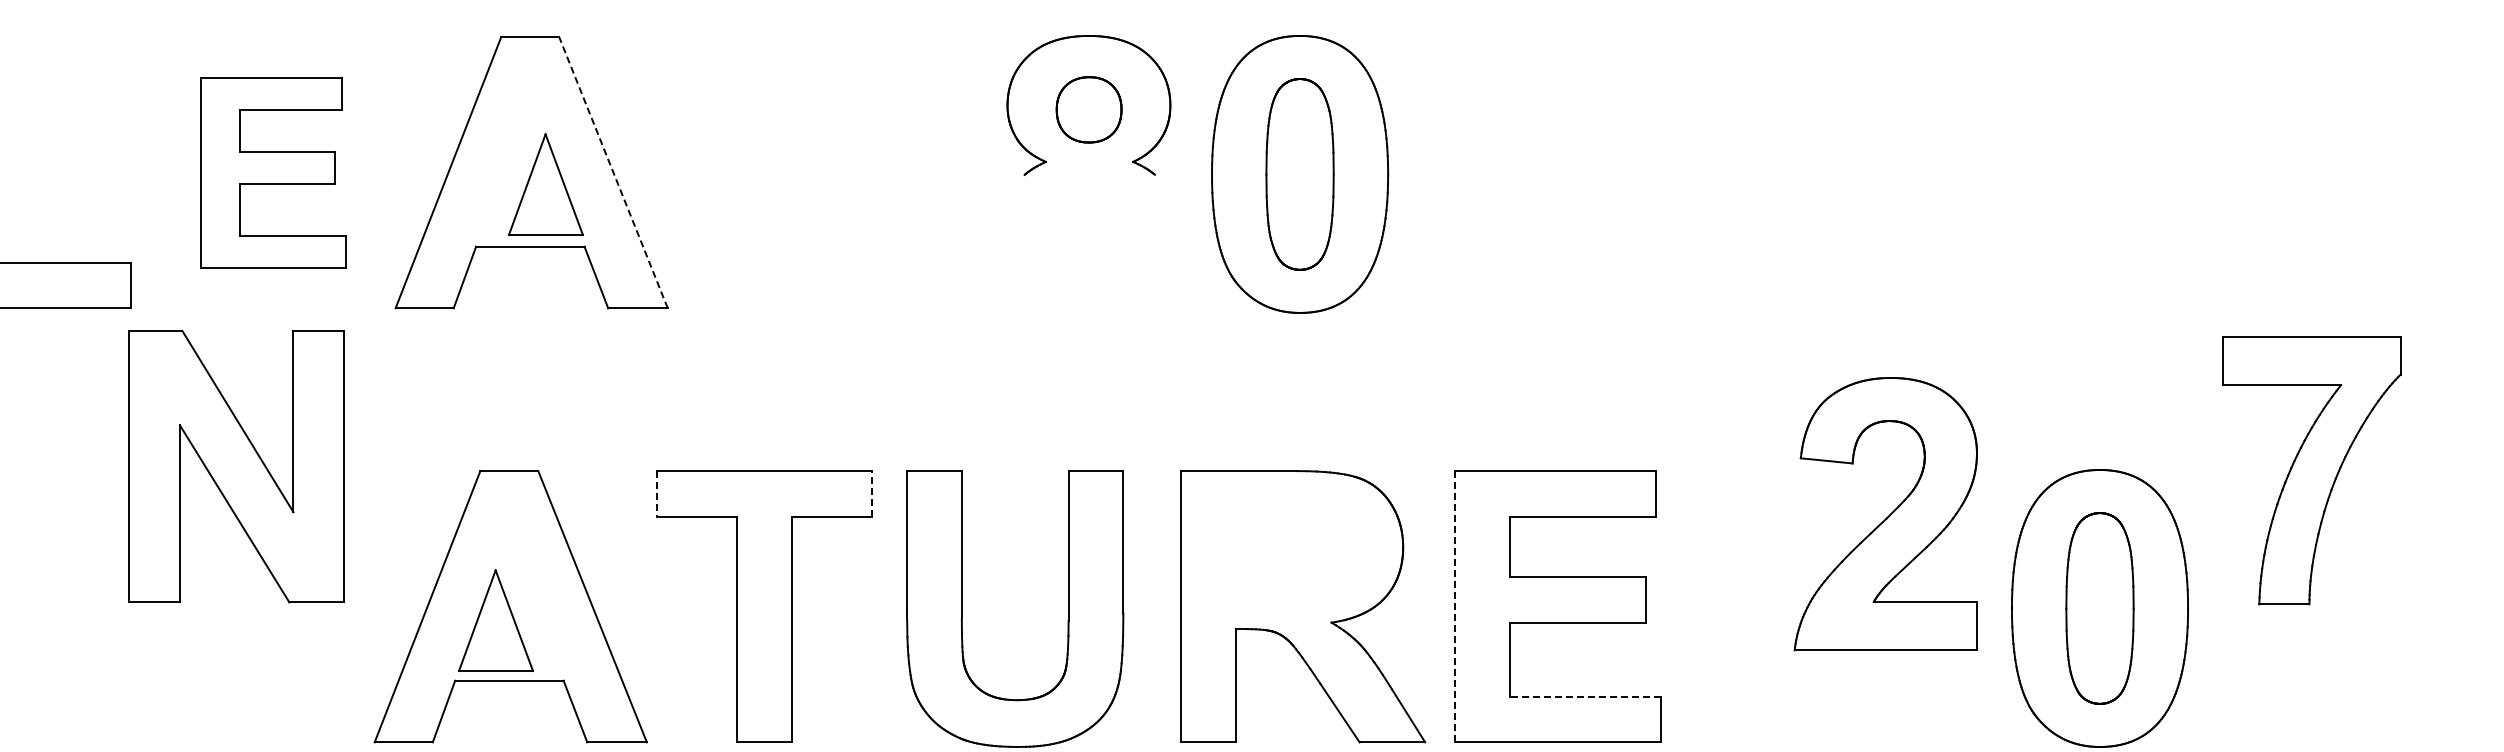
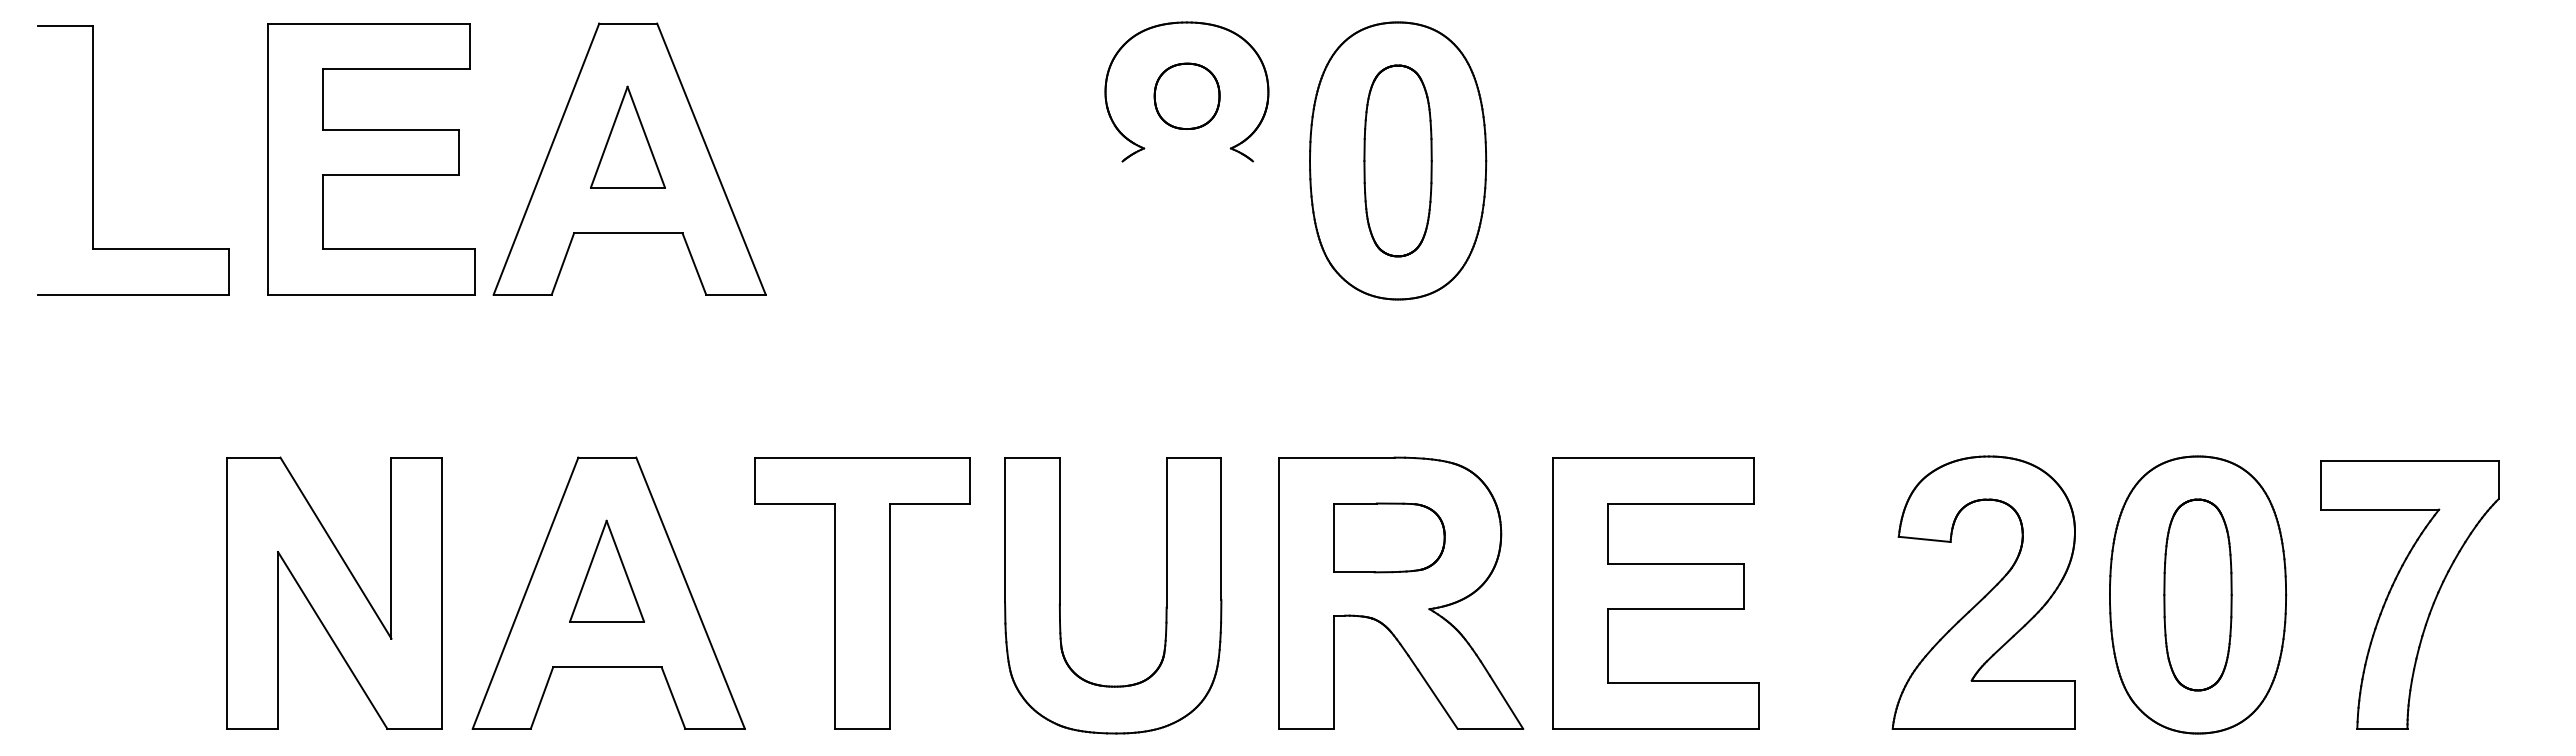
line: (613, 171) -> (711, 158), dashed -> solid
part: (273, 172) -> (371, 159), size x1.43
part: (545, 183) -> (627, 136), moved
part: (236, 465) -> (334, 592), moved
part: (2311, 469) -> (2409, 594), moved
line: (656, 493) -> (754, 480), dashed -> solid
line: (872, 493) -> (970, 480), dashed -> solid
part: (1885, 513) -> (1983, 592), moved
part: (1291, 550) -> (1389, 537), added
line: (1454, 606) -> (1552, 593), dashed -> solid
part: (495, 619) -> (606, 570), moved
line: (1585, 696) -> (1683, 683), dashed -> solid

